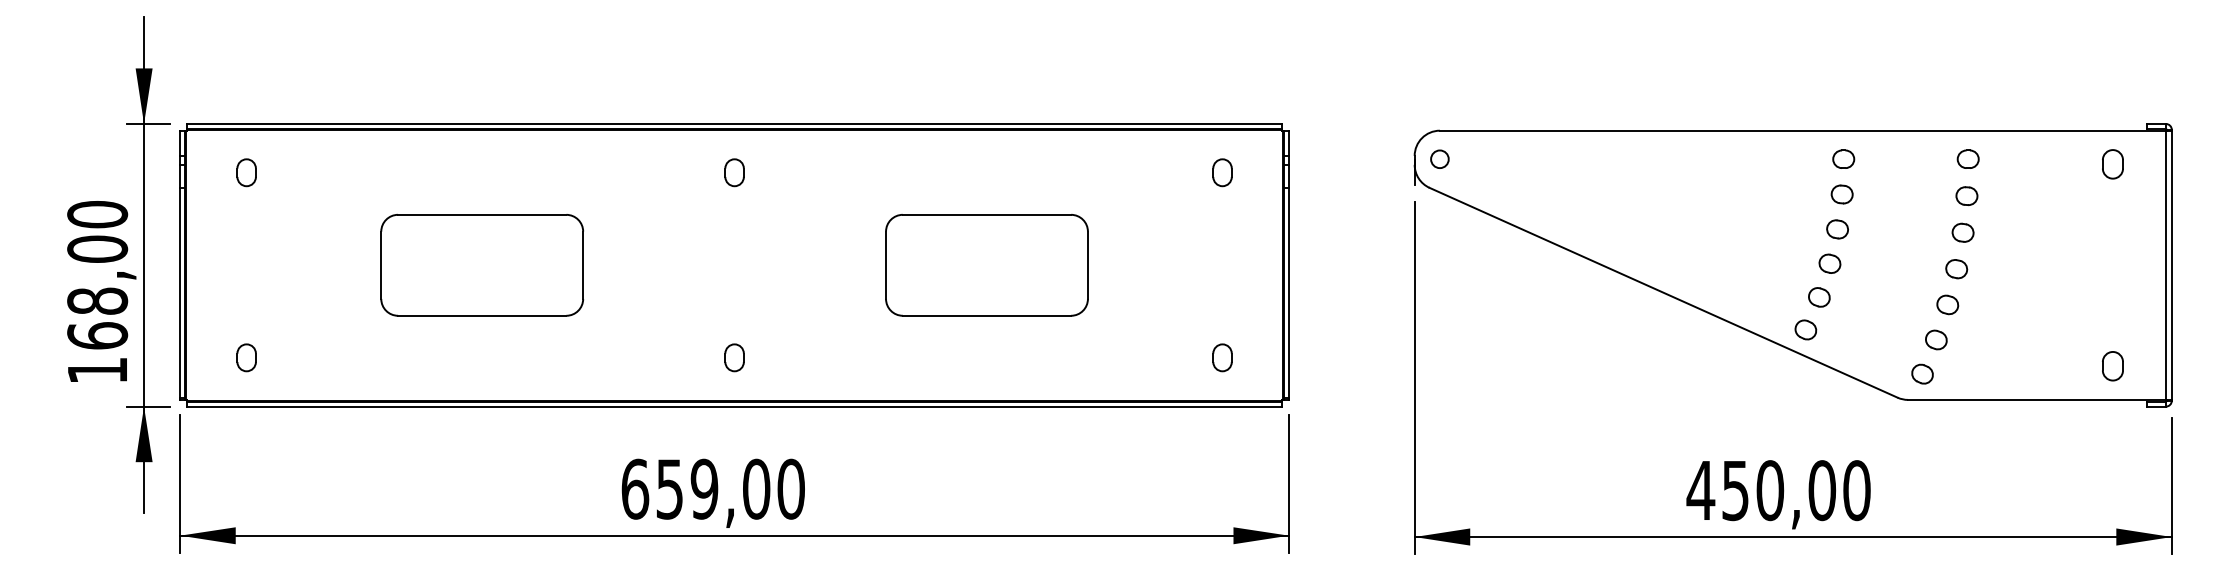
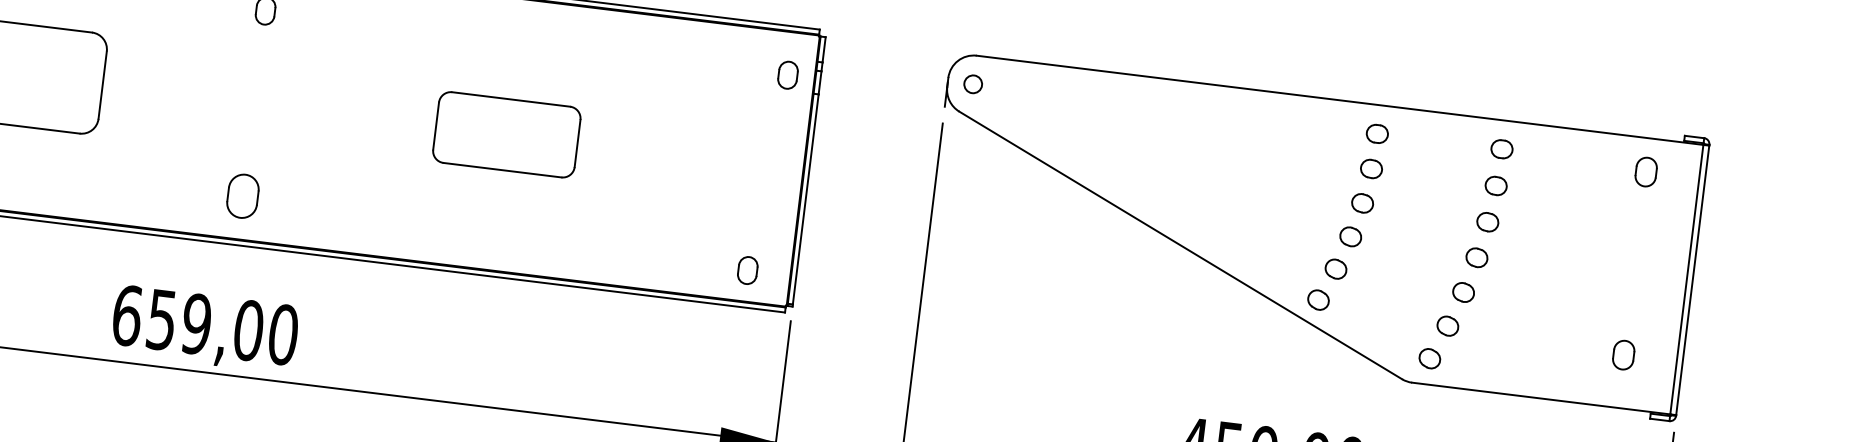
part: (1222, 172) -> (788, 75), moved
part: (986, 265) -> (506, 134), size x0.7
part: (734, 357) -> (242, 196), size x1.6
part: (1222, 357) -> (747, 270), moved
part: (2112, 366) -> (1623, 355), moved

